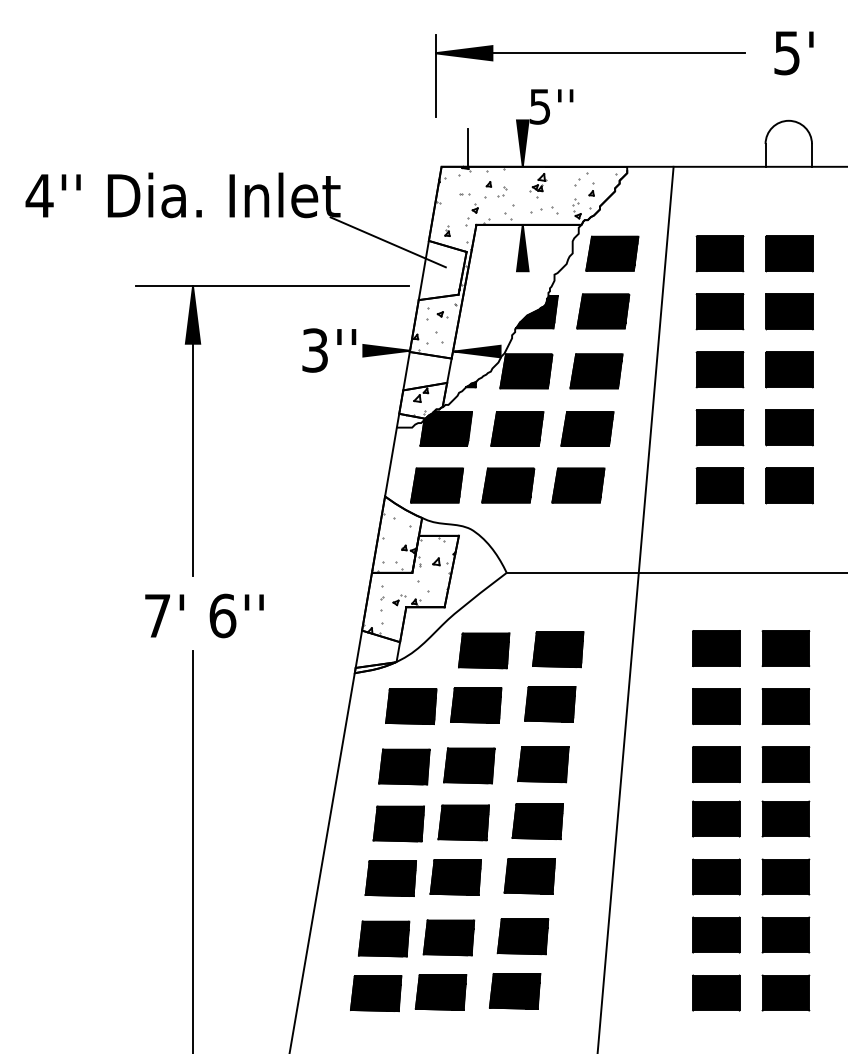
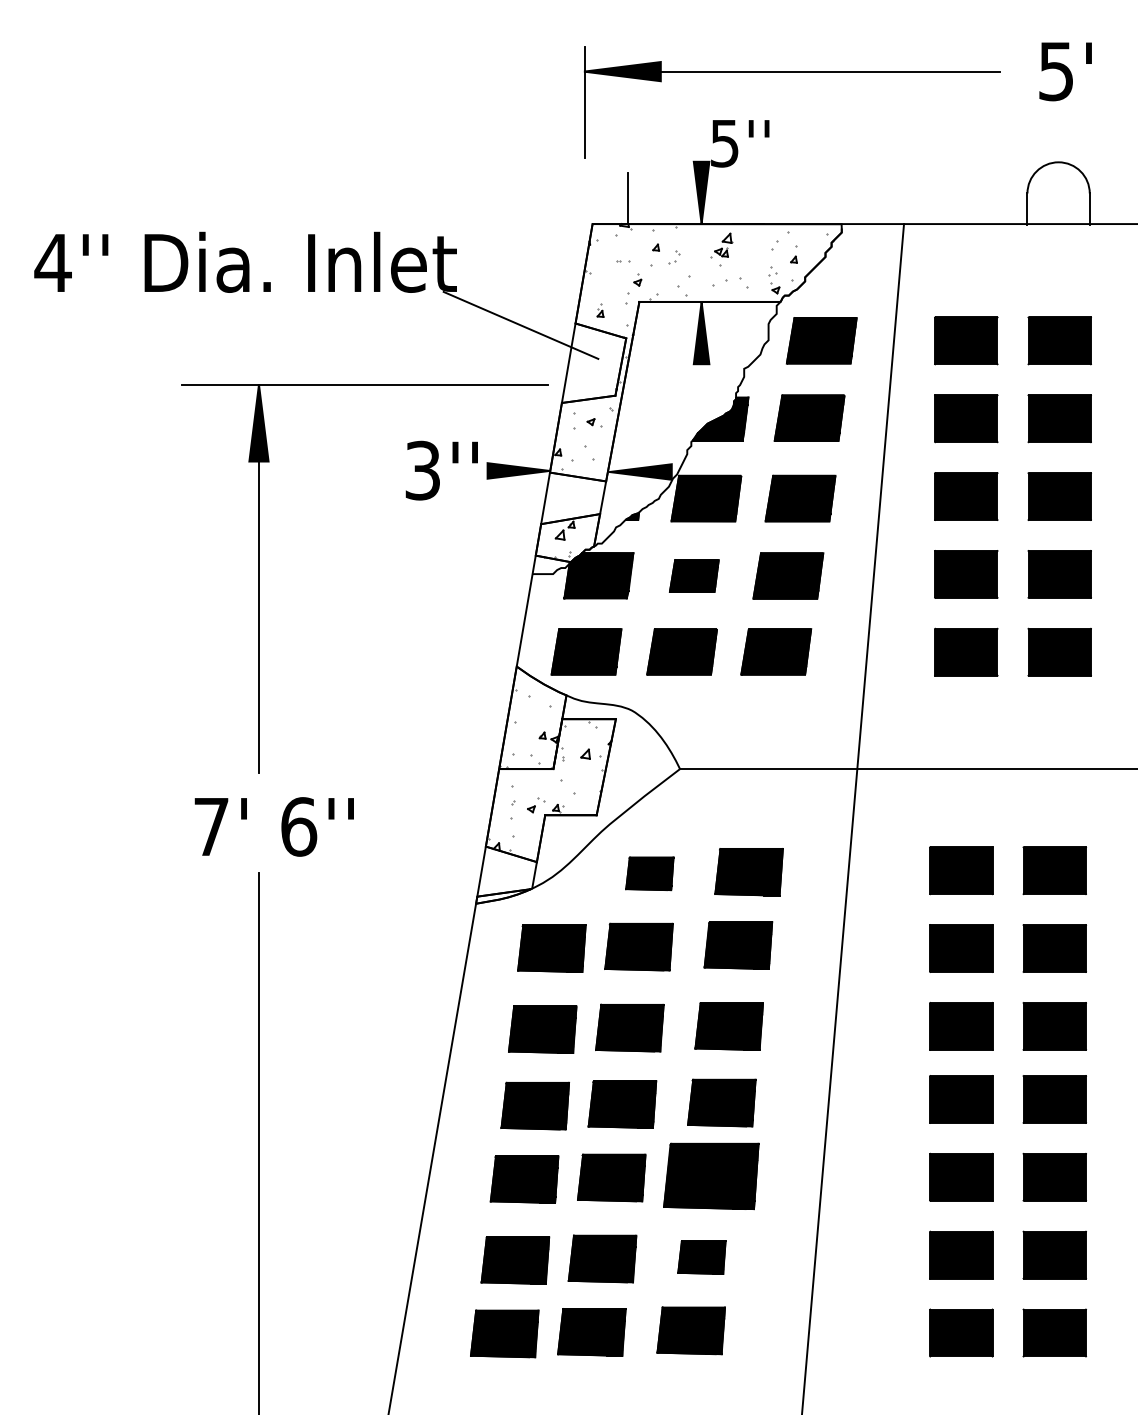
part: (517, 428) -> (694, 575), size x0.7
part: (484, 650) -> (650, 873), size x0.7
part: (529, 876) -> (710, 1176), size x1.4
part: (522, 936) -> (701, 1257), size x0.7

